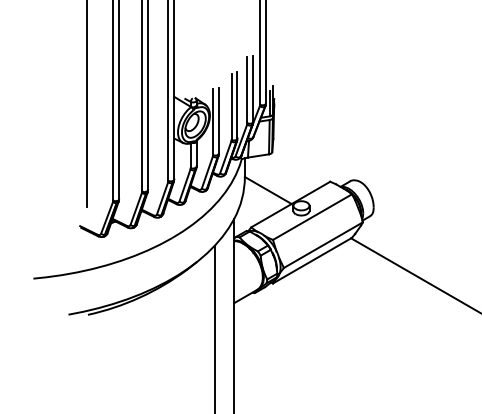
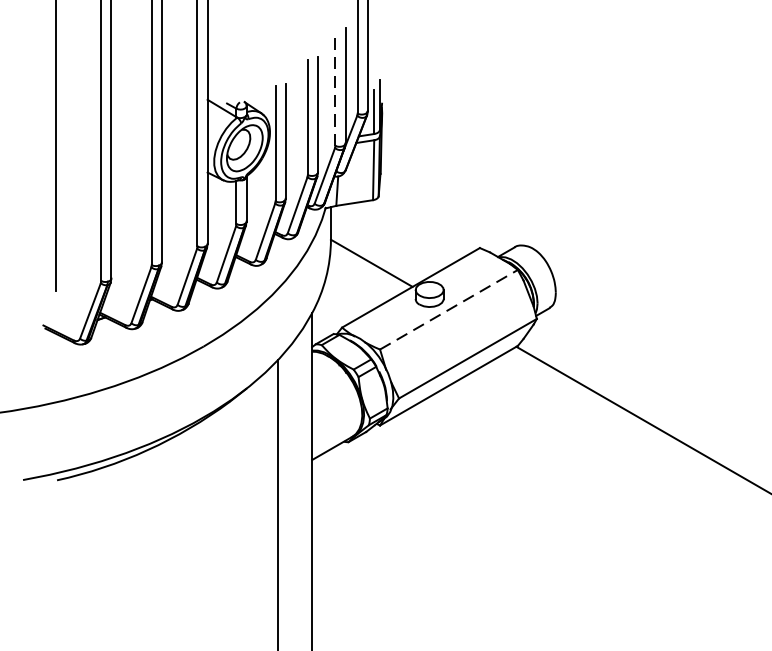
line: (247, 89) -> (335, 86), solid -> dashed
line: (312, 217) -> (448, 310), solid -> dashed

